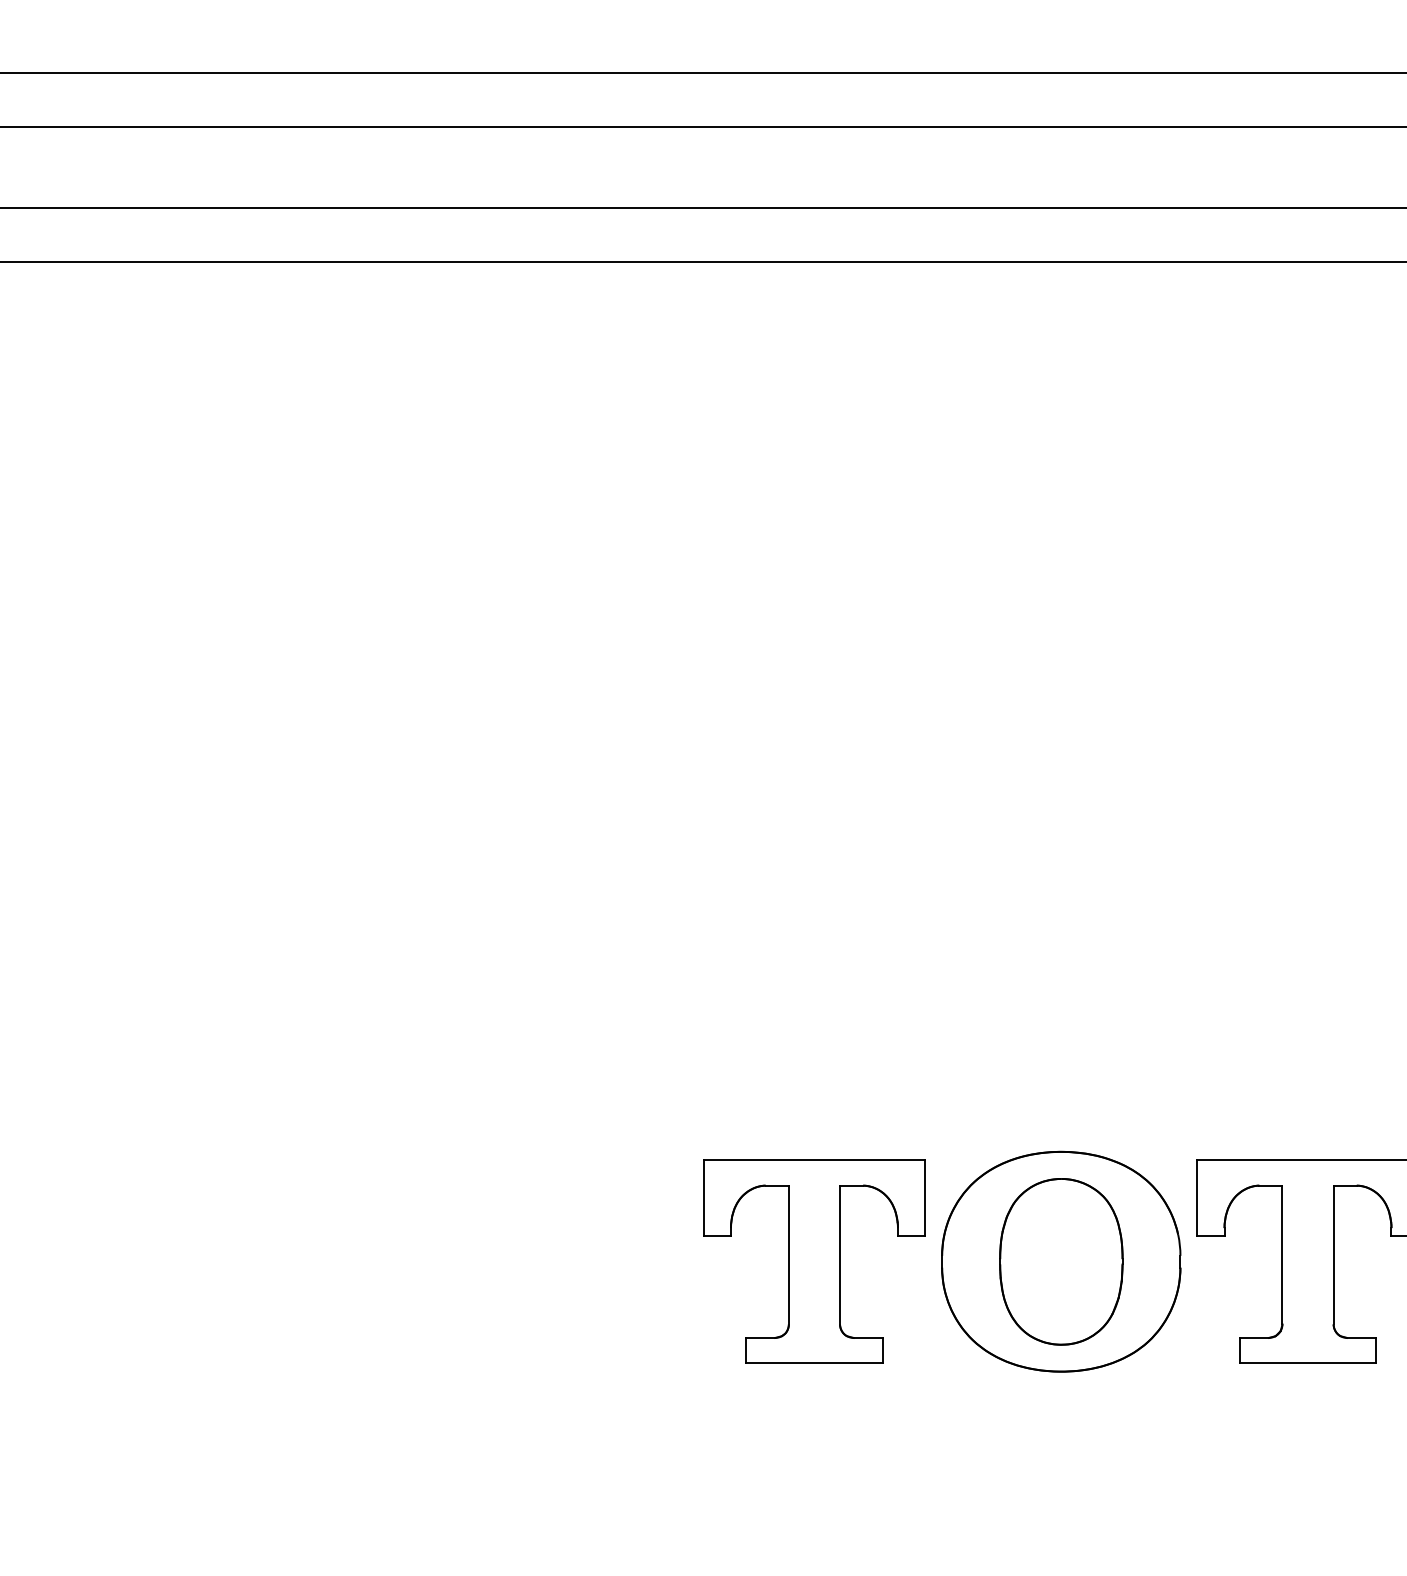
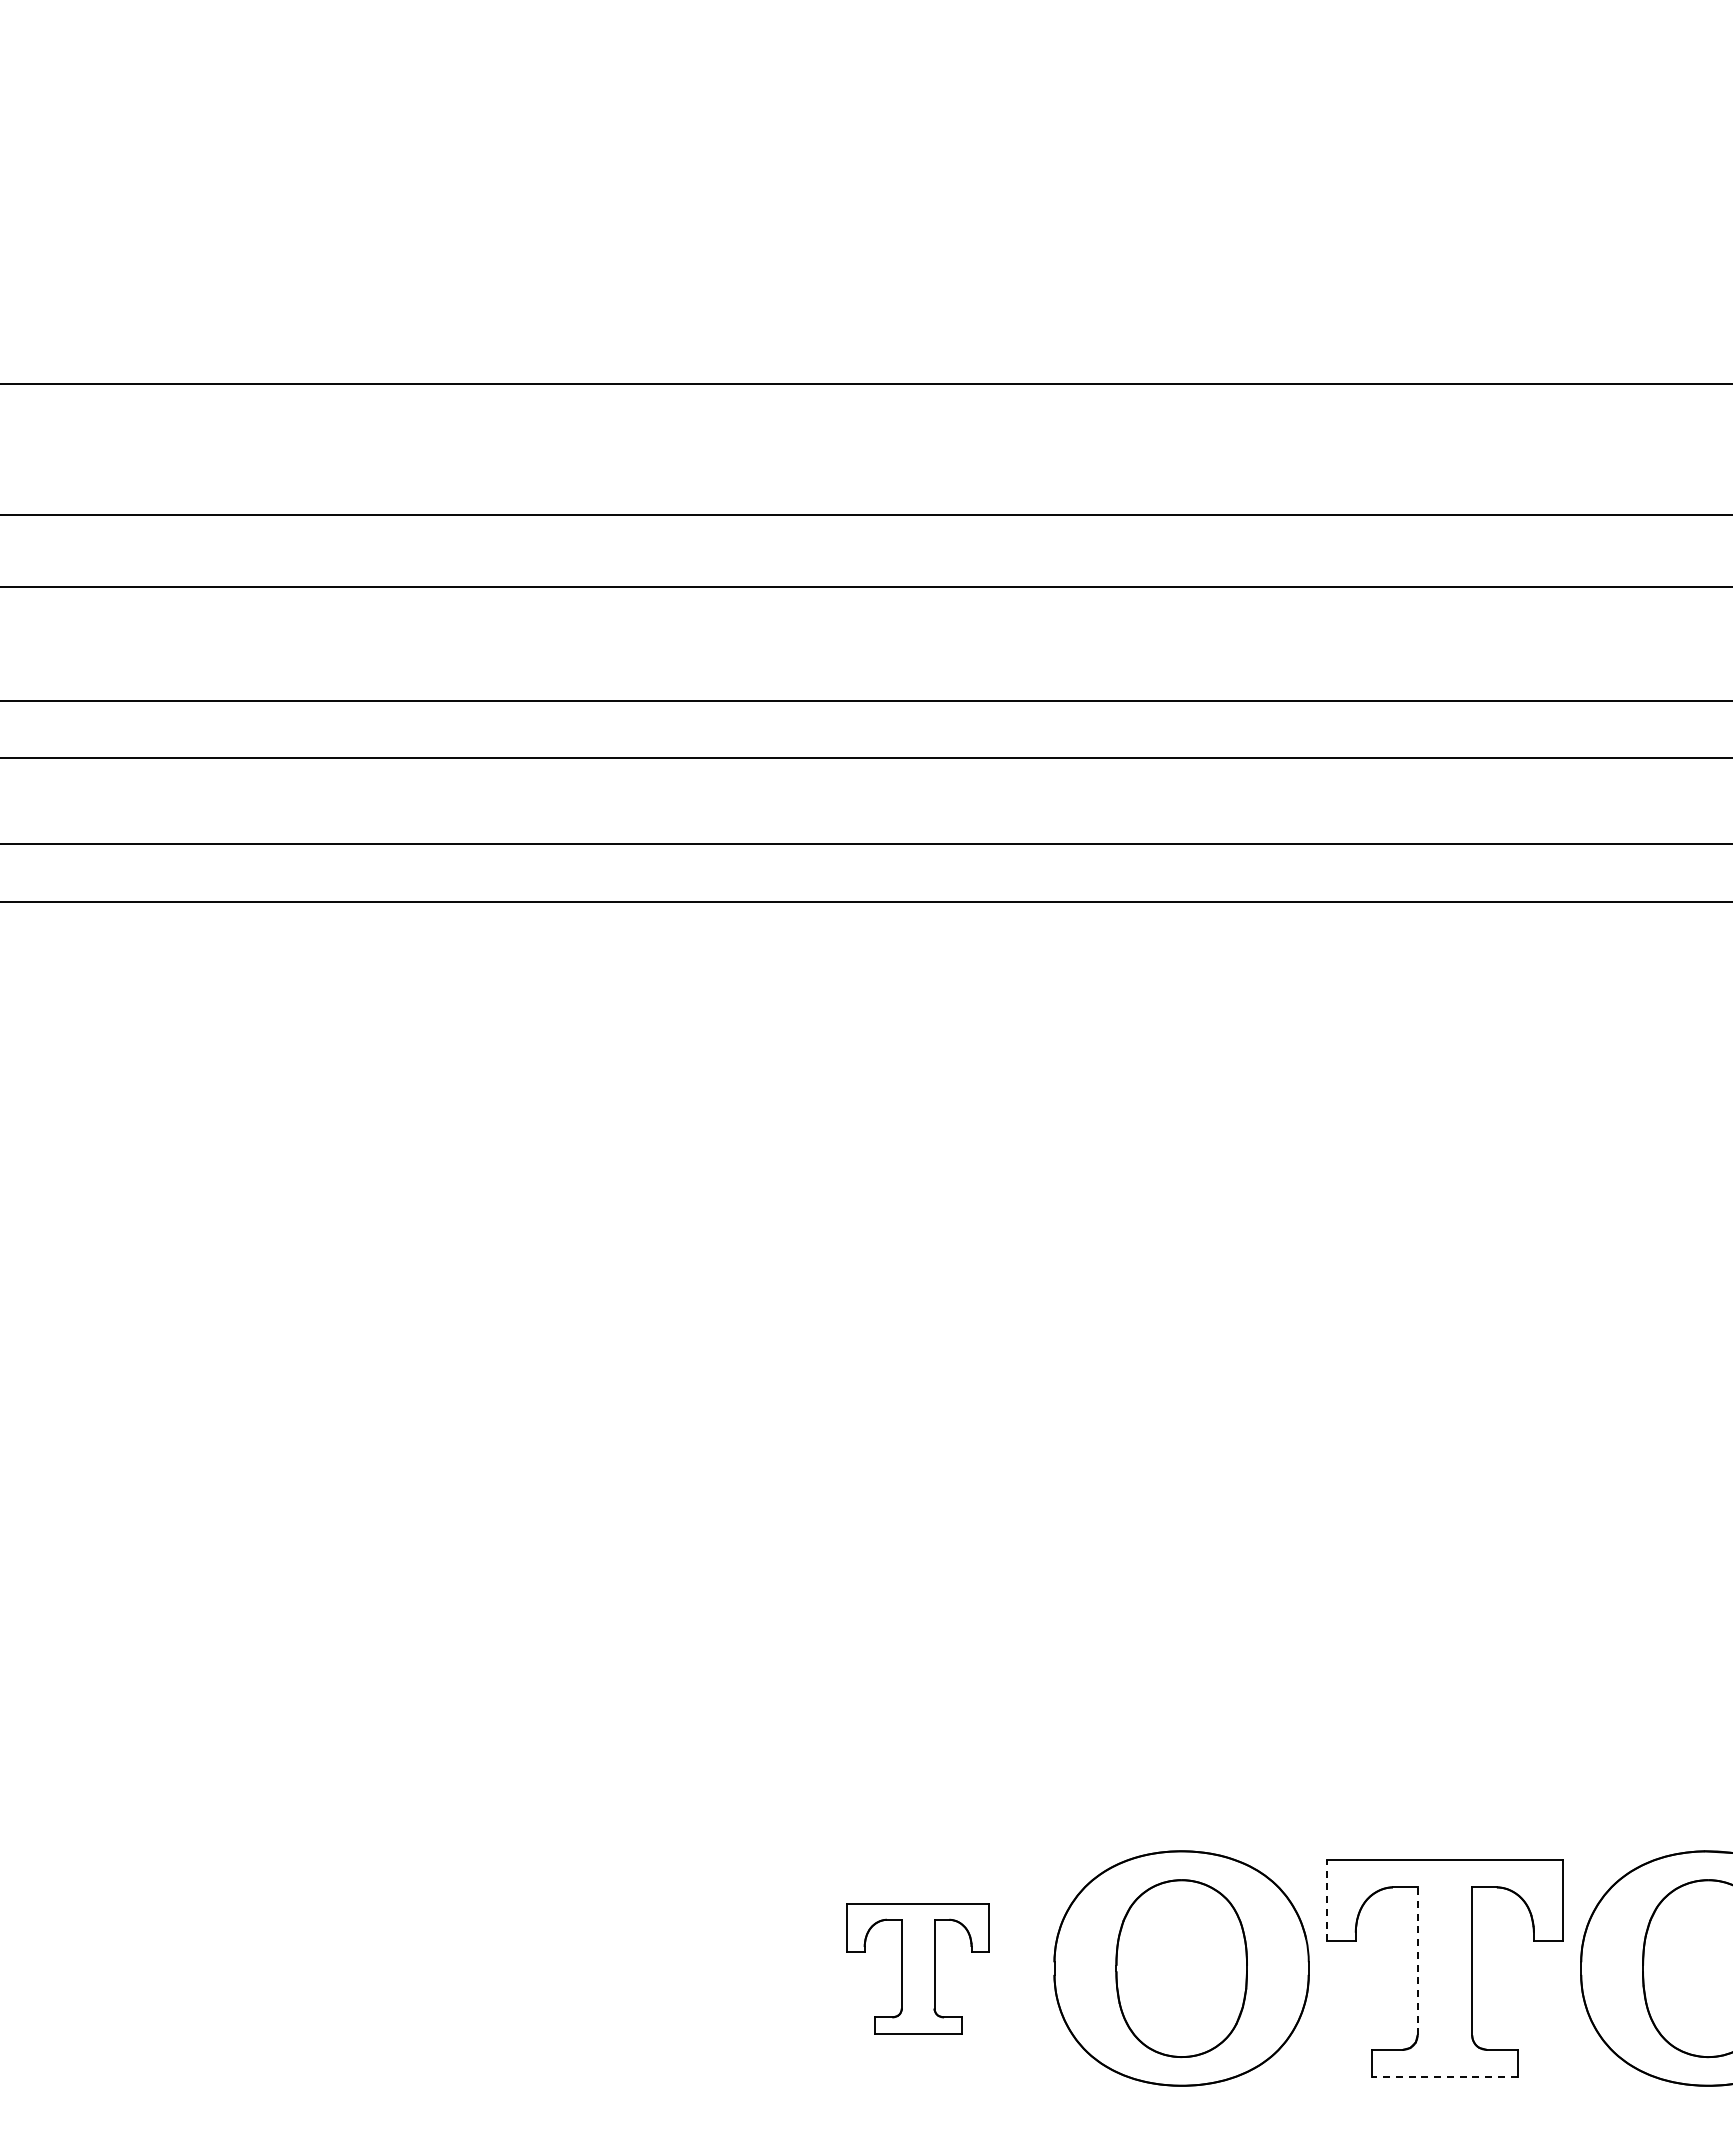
line: (1197, 1197) -> (1326, 1900), solid -> dashed
line: (1282, 1254) -> (1417, 1960), solid -> dashed
part: (813, 1261) -> (917, 1968), size x0.6
line: (1307, 1362) -> (1444, 2076), solid -> dashed

